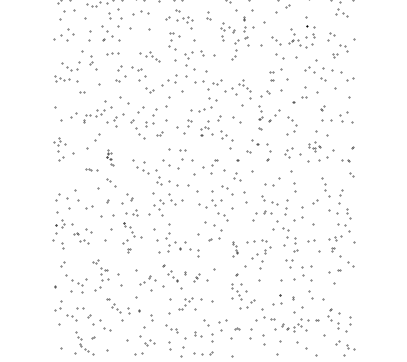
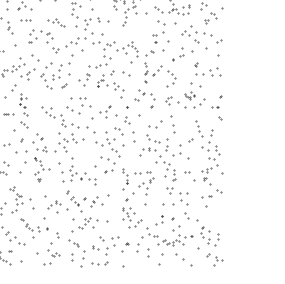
part: (109, 157) -> (23, 104), size x1.67
part: (235, 249) -> (125, 179), size x1.67
part: (196, 277) -> (93, 201), size x1.67

